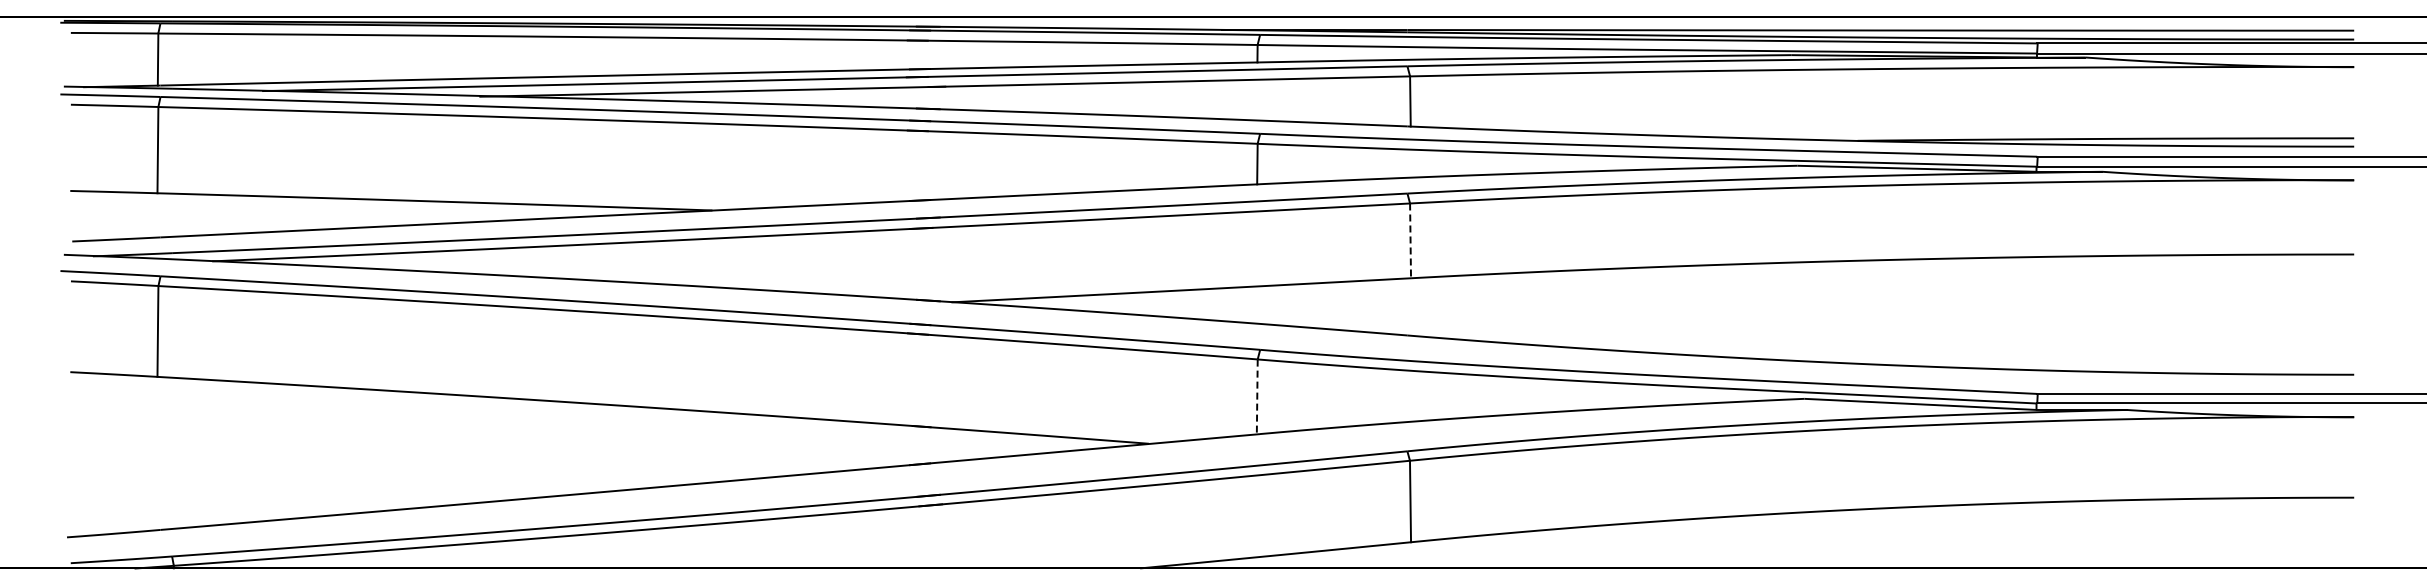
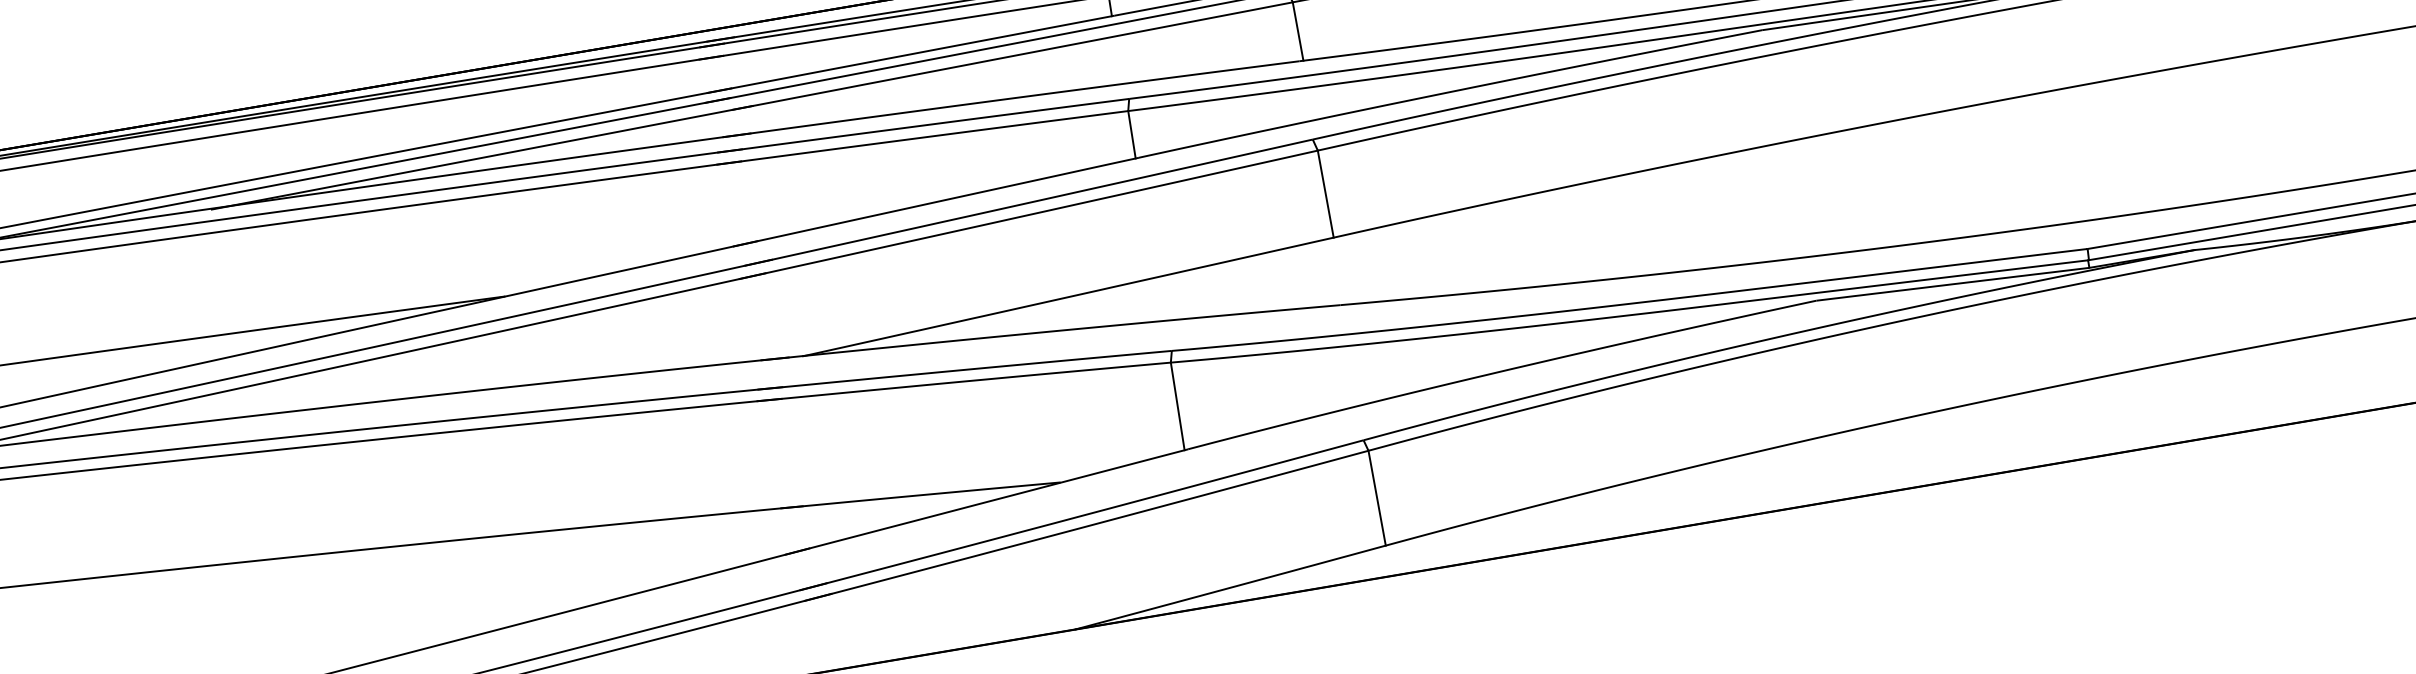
line: (1410, 241) -> (1325, 194), dashed -> solid
line: (1257, 397) -> (1178, 407), dashed -> solid

